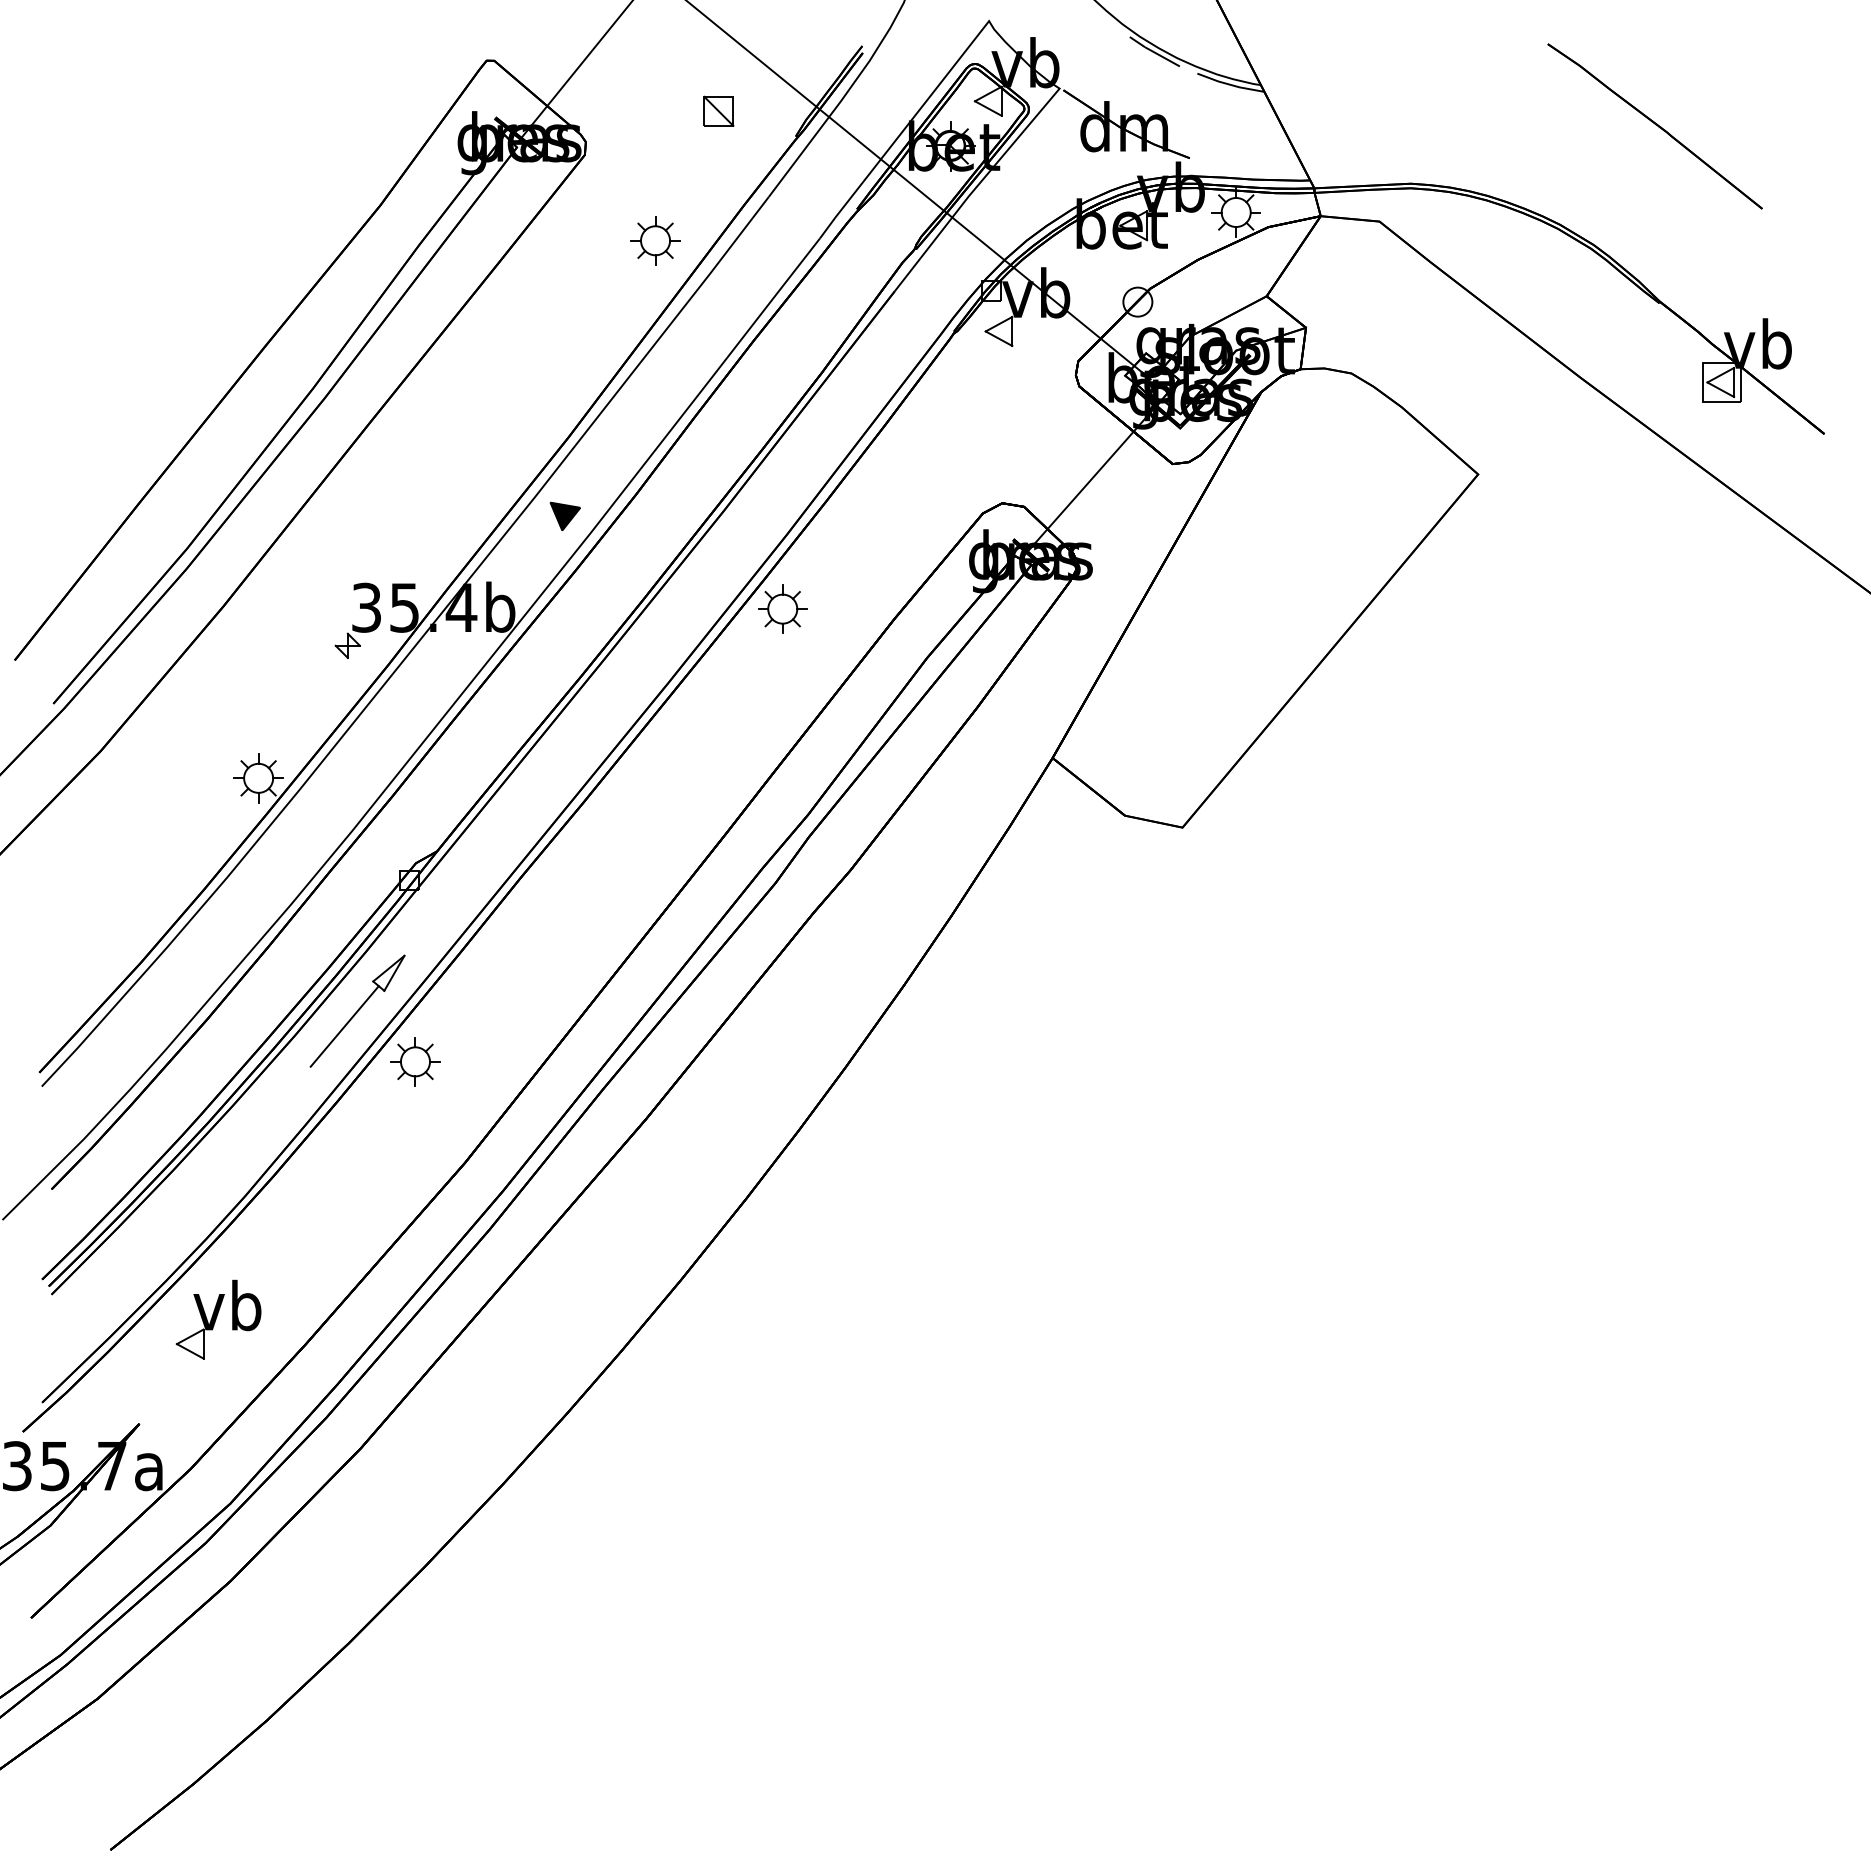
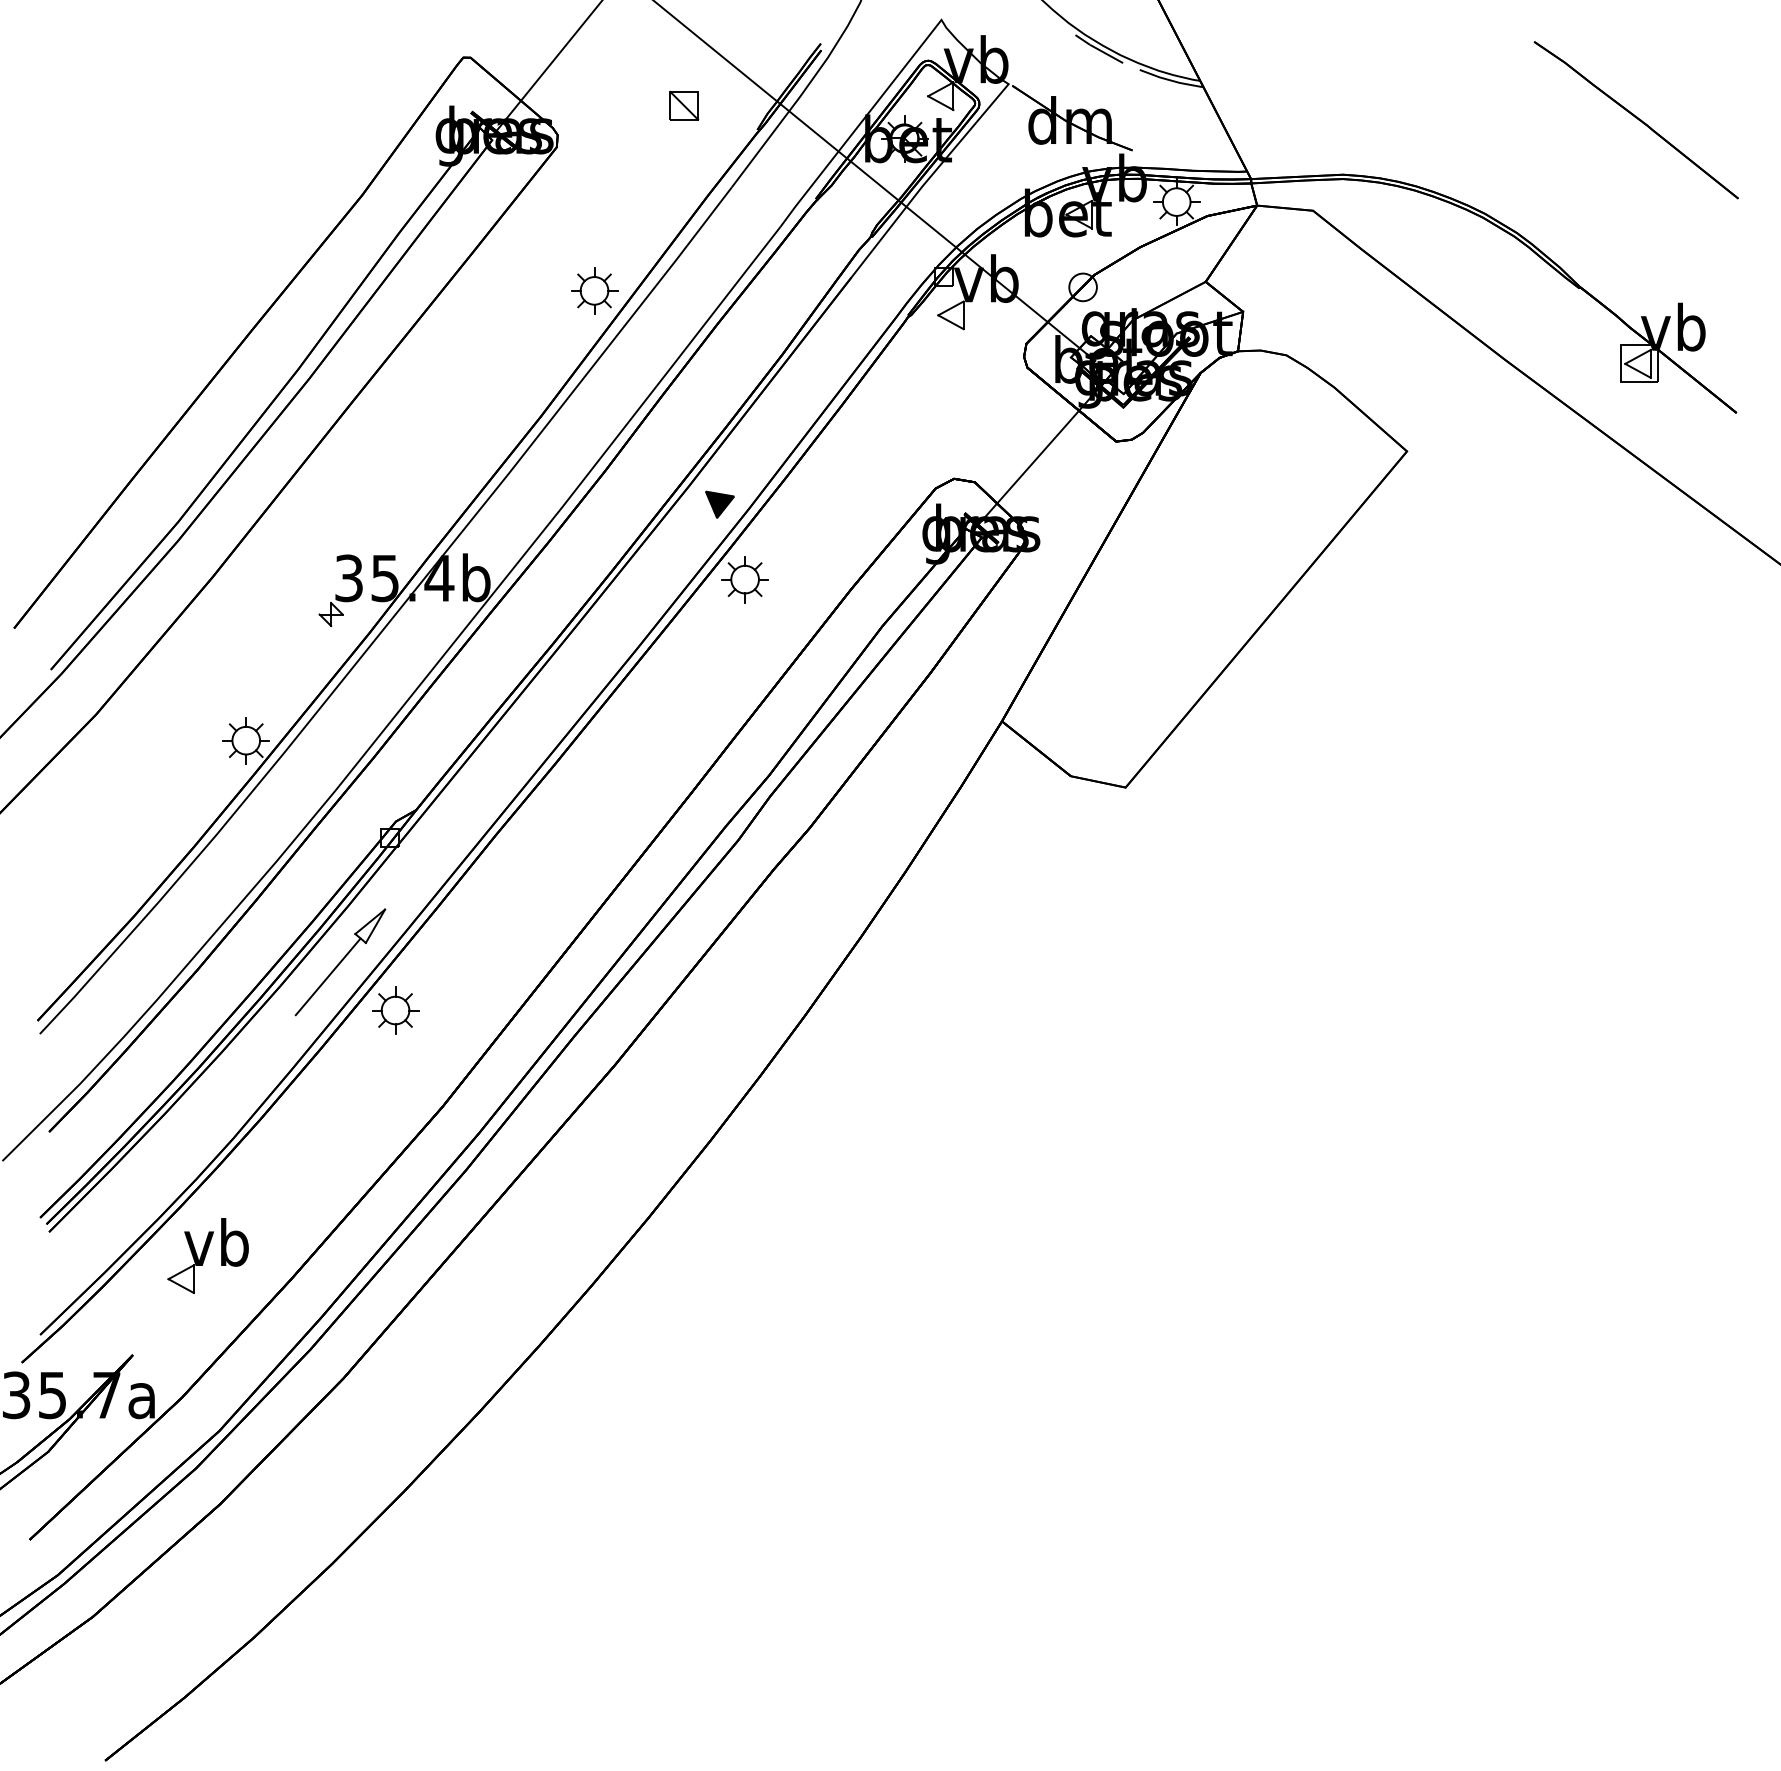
part: (1654, 126) -> (1635, 120), moved
part: (655, 240) -> (594, 290), moved
part: (564, 515) -> (719, 503), moved

